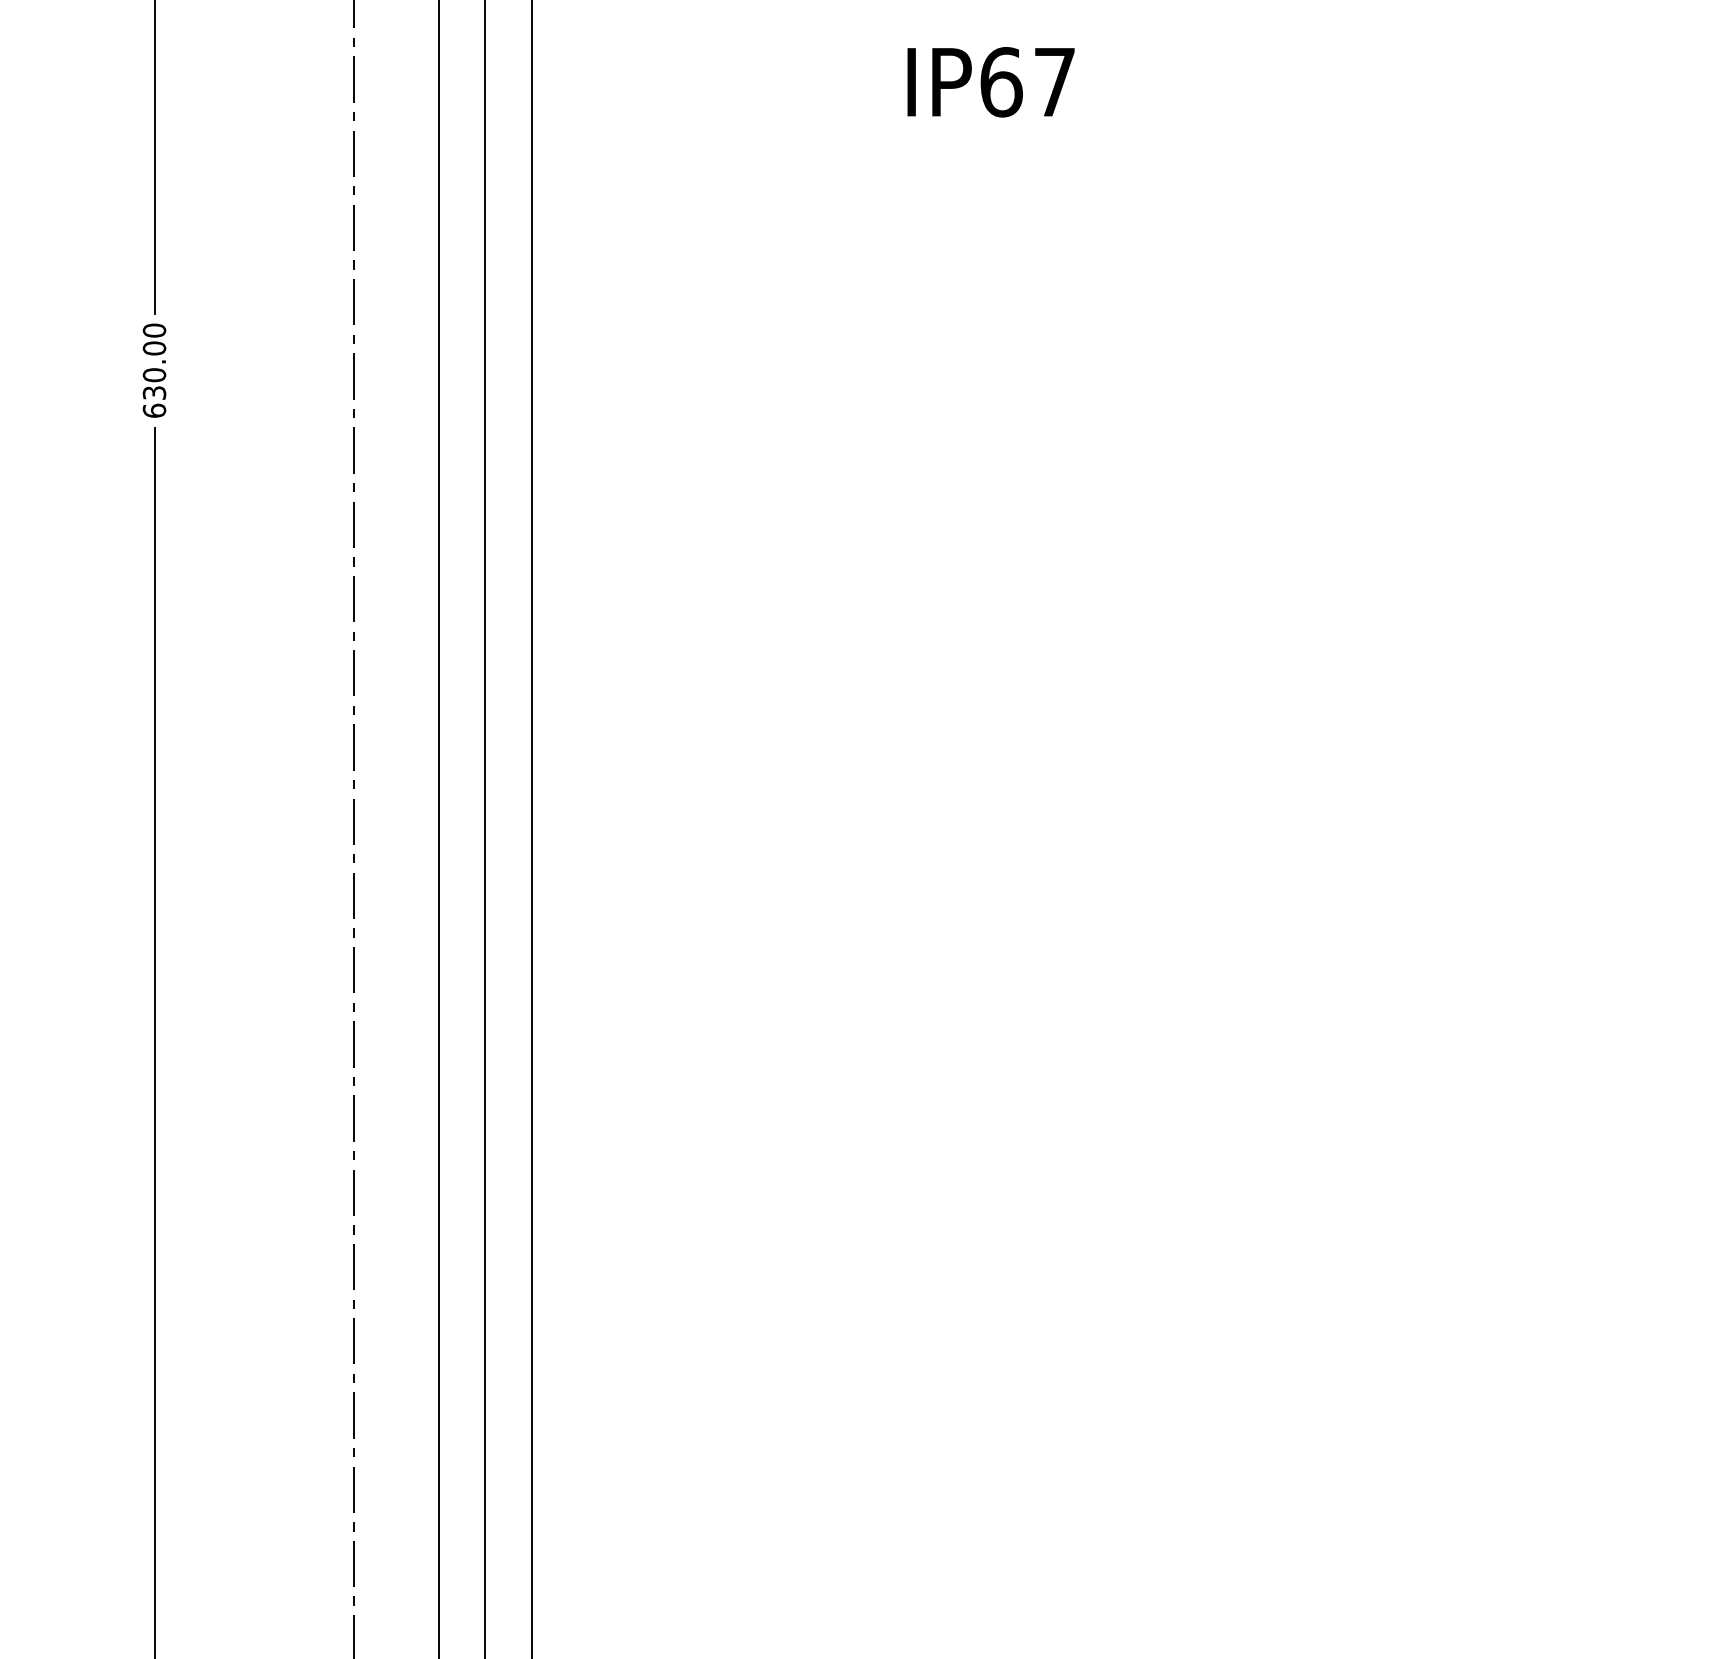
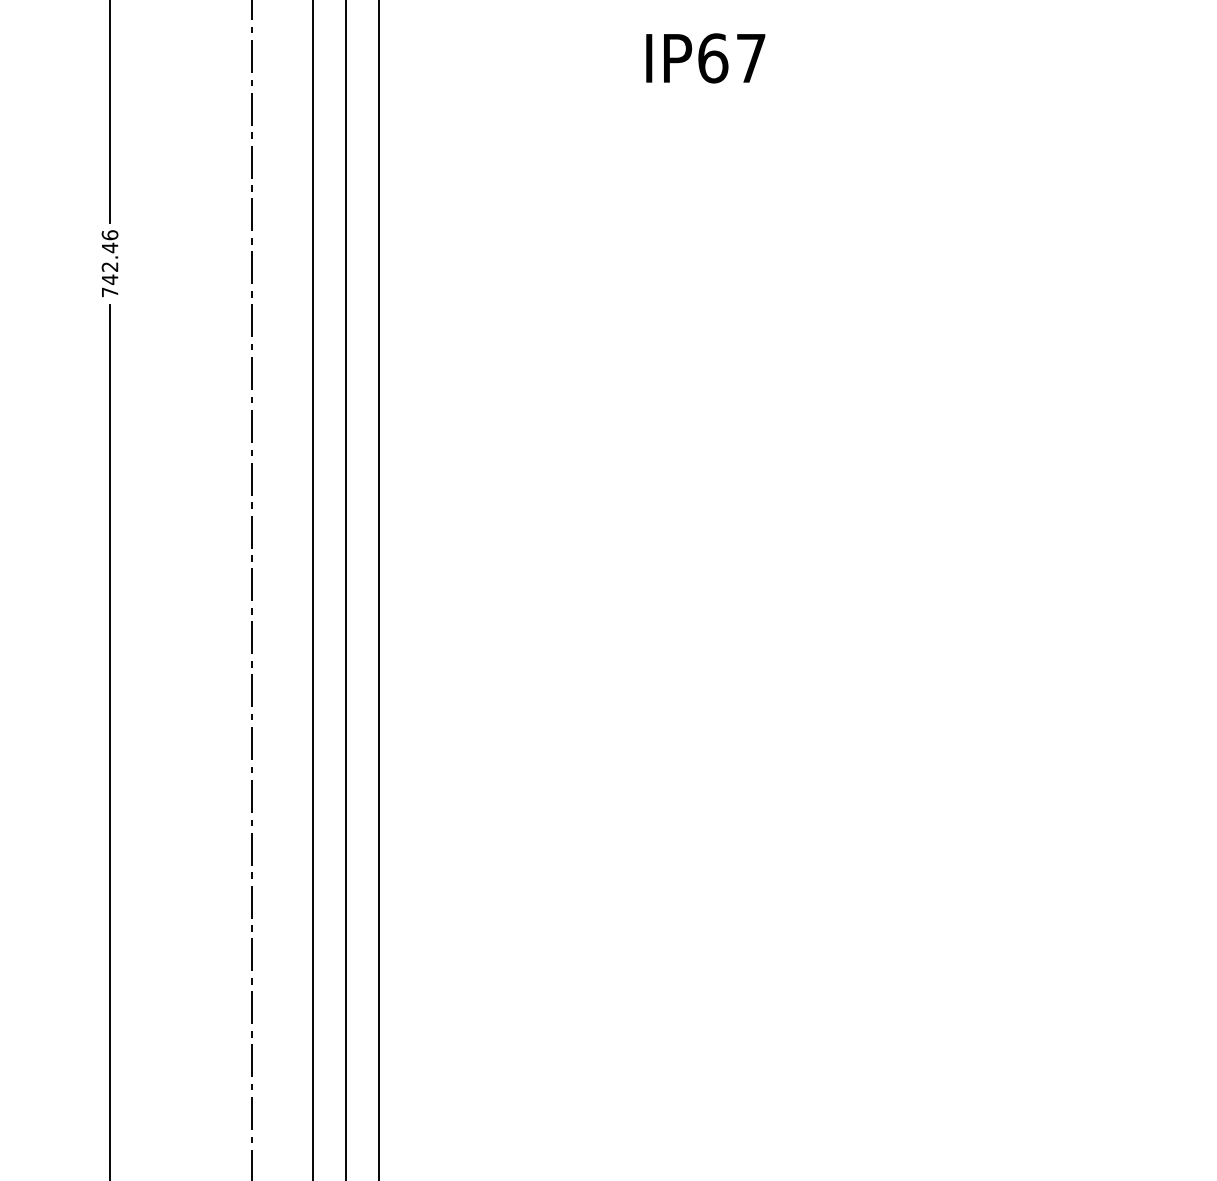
text: (154, 370) -> (110, 263), 630.00 -> 742.46

